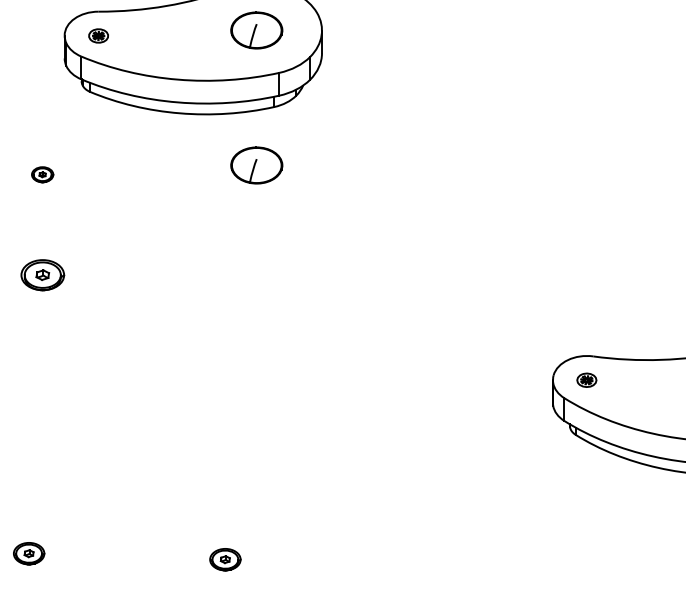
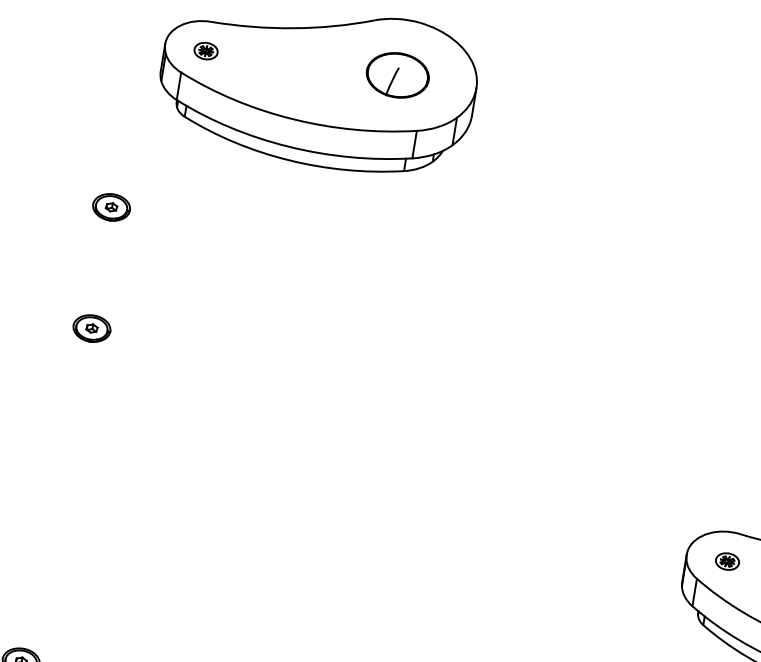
part: (256, 165) -> (371, 238), removed
part: (42, 174) -> (111, 207), size x1.43
part: (42, 274) -> (91, 327), size x0.71

